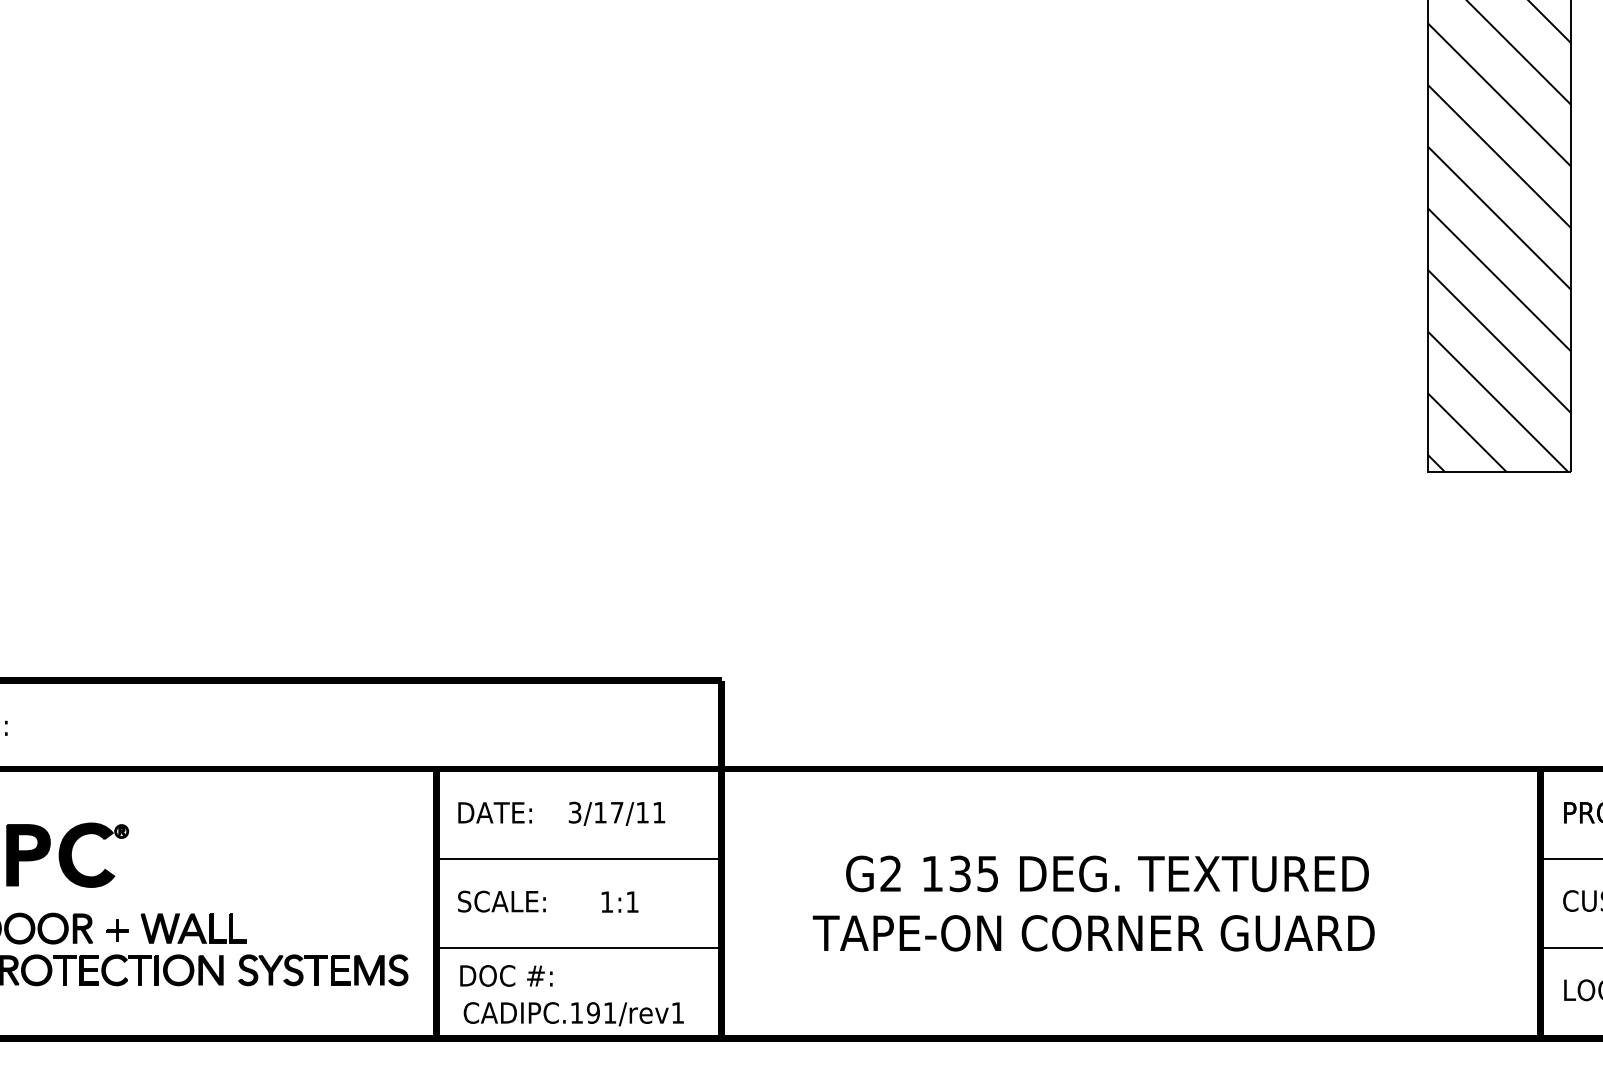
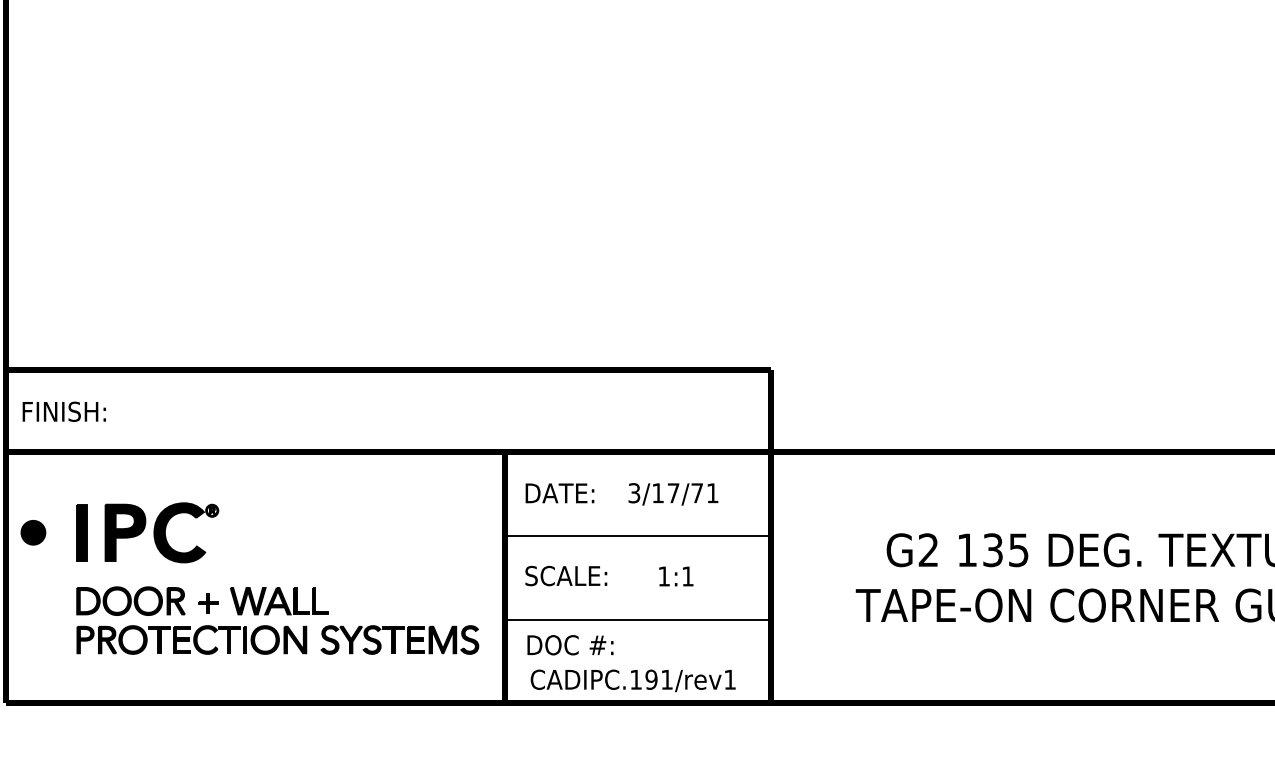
text: (642, 812) -> (697, 493), 3/17/11 -> 3/17/71

